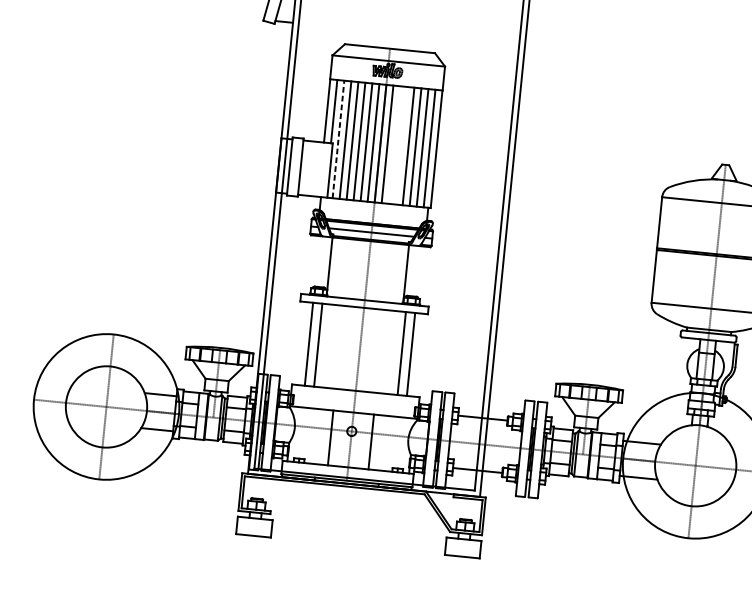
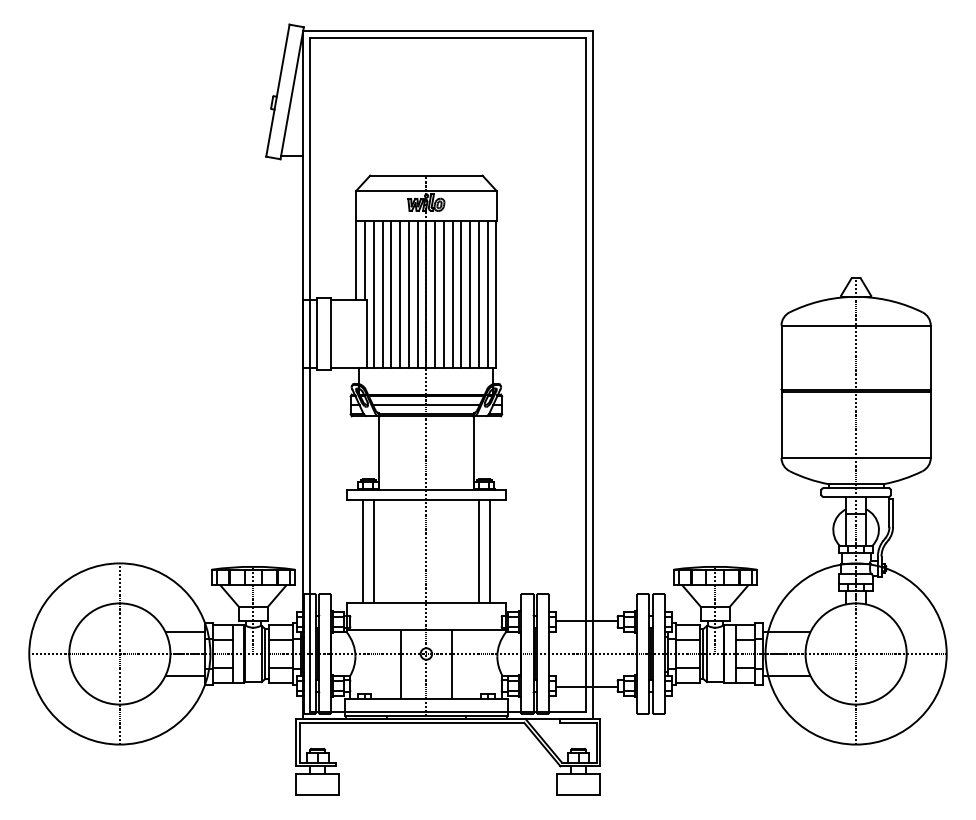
line: (338, 138) -> (373, 293), dashed -> solid
line: (394, 144) -> (443, 293), added
line: (401, 145) -> (452, 293), added

